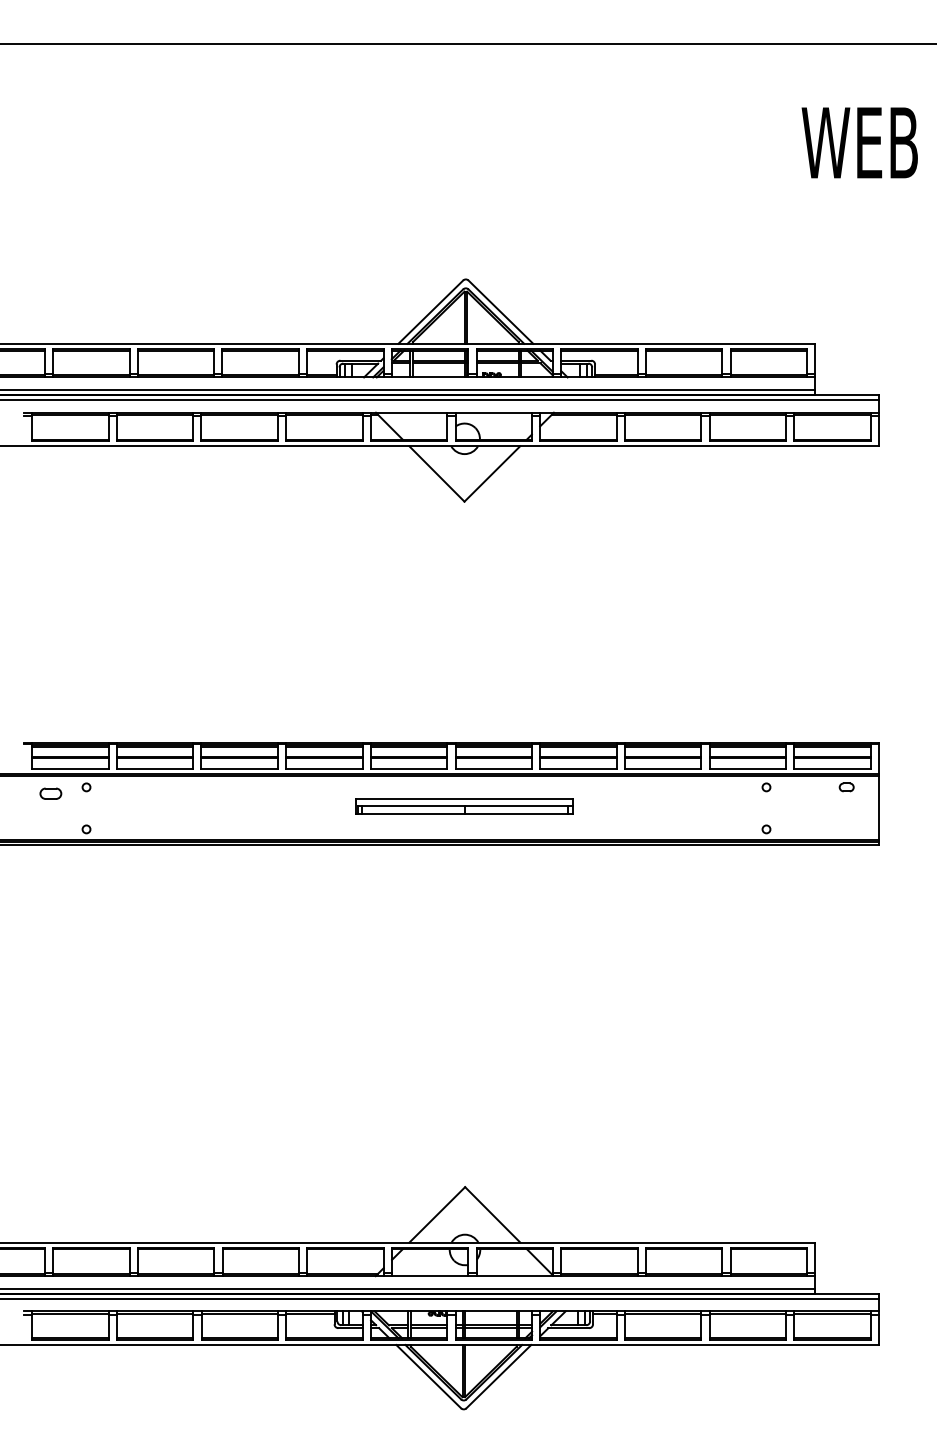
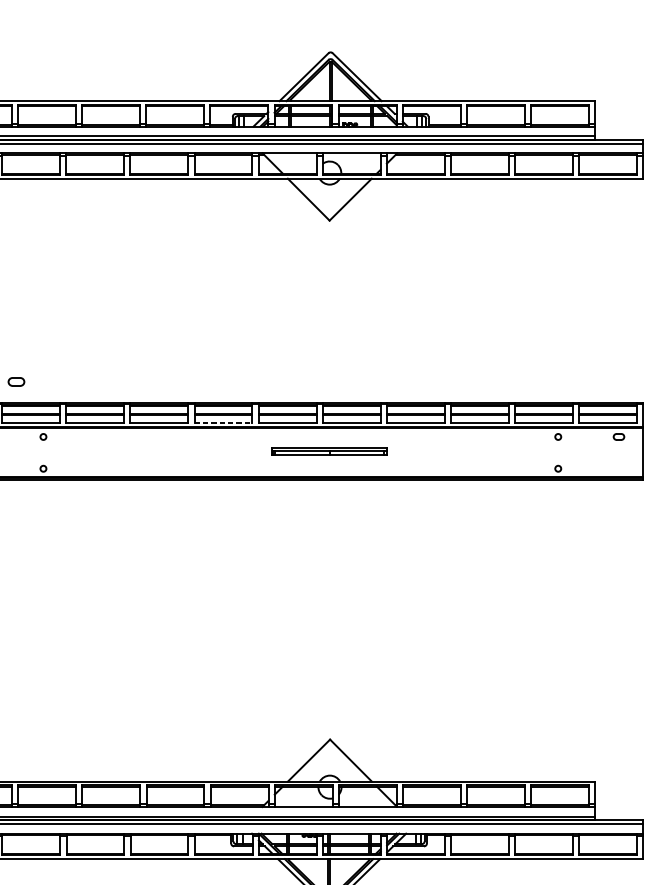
line: (324, 769) -> (223, 423), solid -> dashed
part: (50, 793) -> (16, 381), moved
part: (464, 806) -> (329, 451), size x0.7

